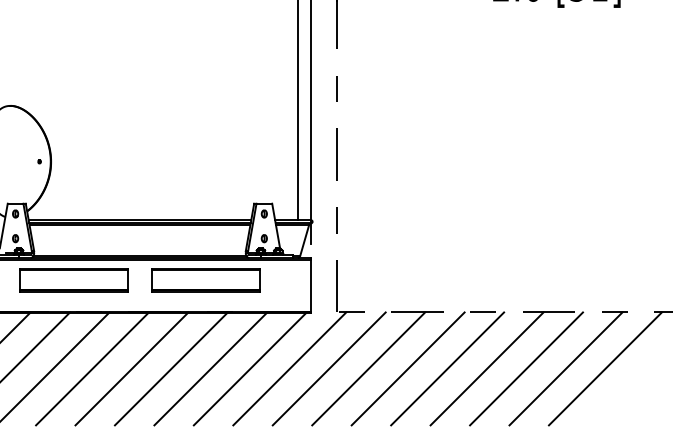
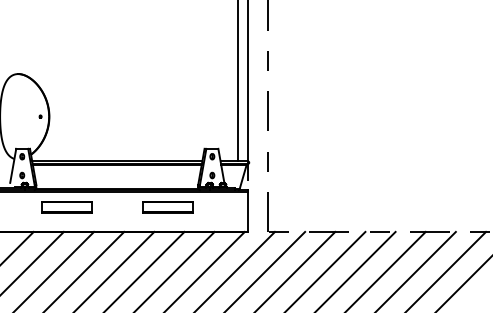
part: (73, 280) -> (66, 207), size x0.6
part: (205, 280) -> (167, 207), size x0.6

